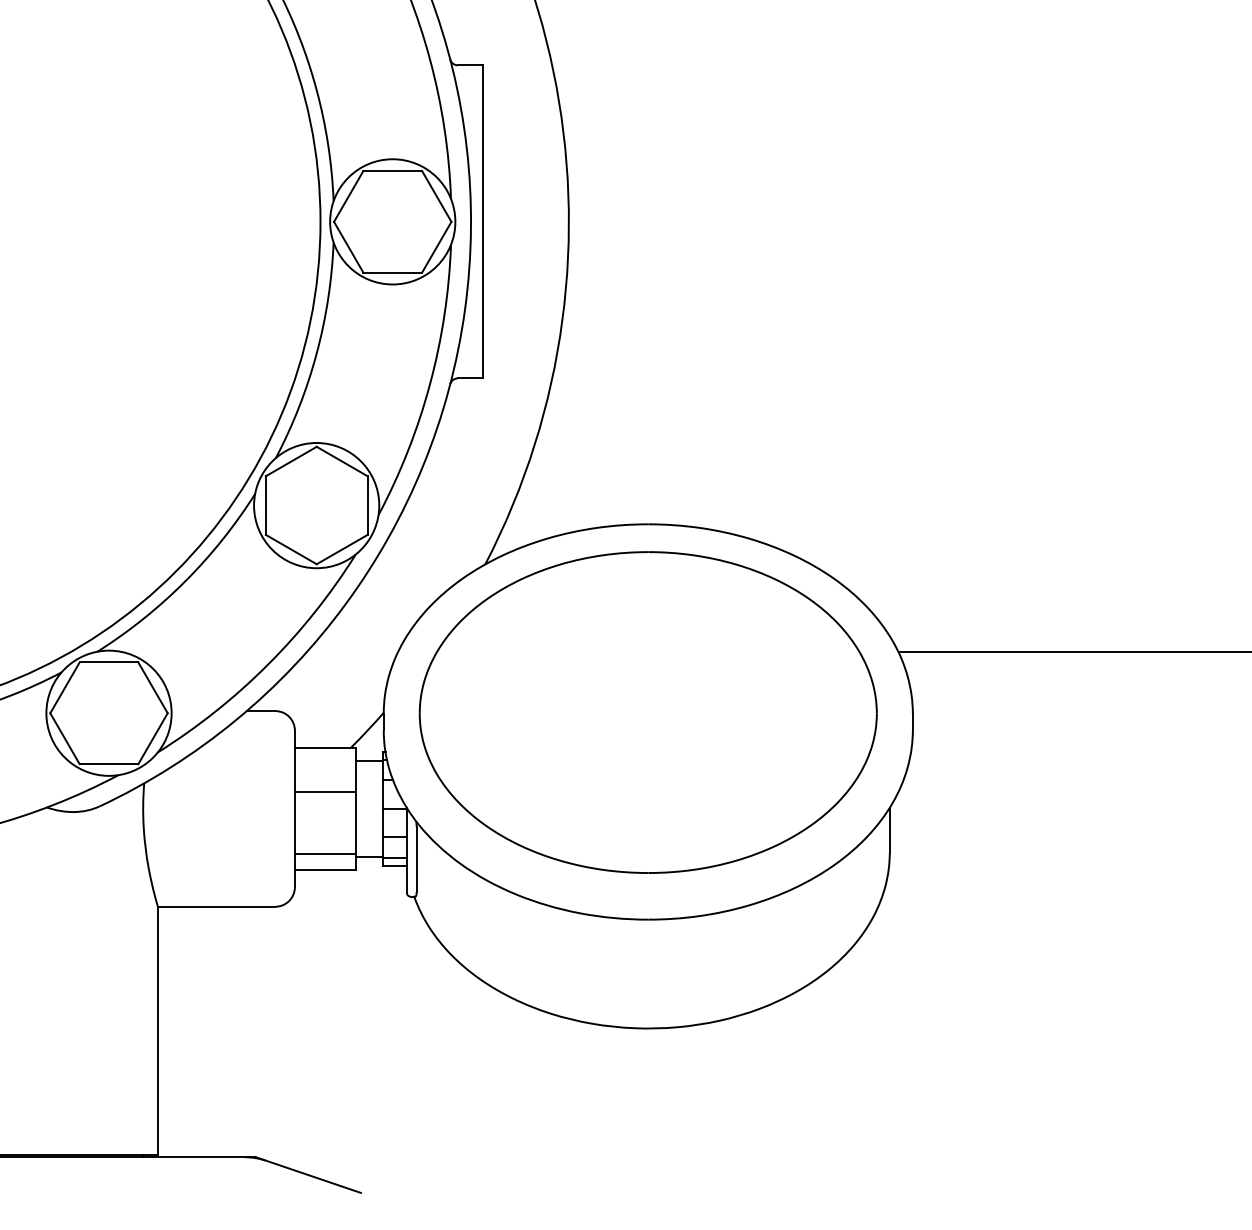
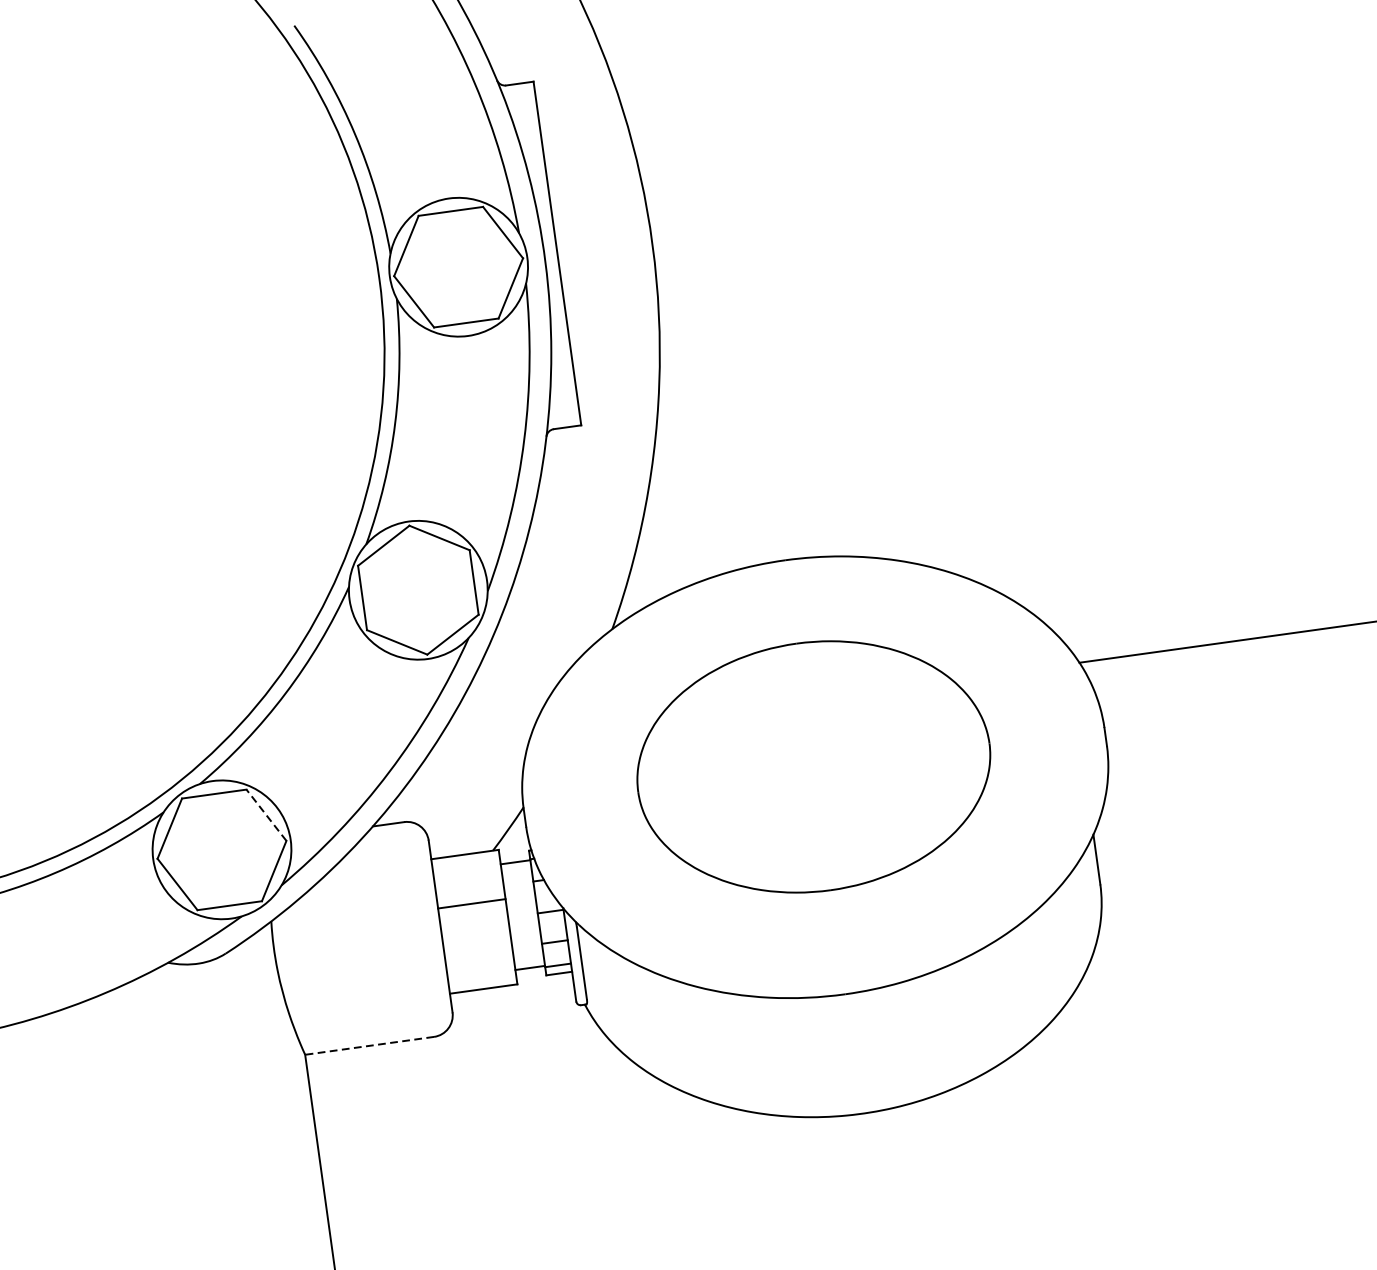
line: (152, 687) -> (265, 814), solid -> dashed
part: (647, 712) -> (812, 766), size x0.7
line: (325, 853) -> (481, 970), removed
line: (216, 906) -> (369, 1045), solid -> dashed

